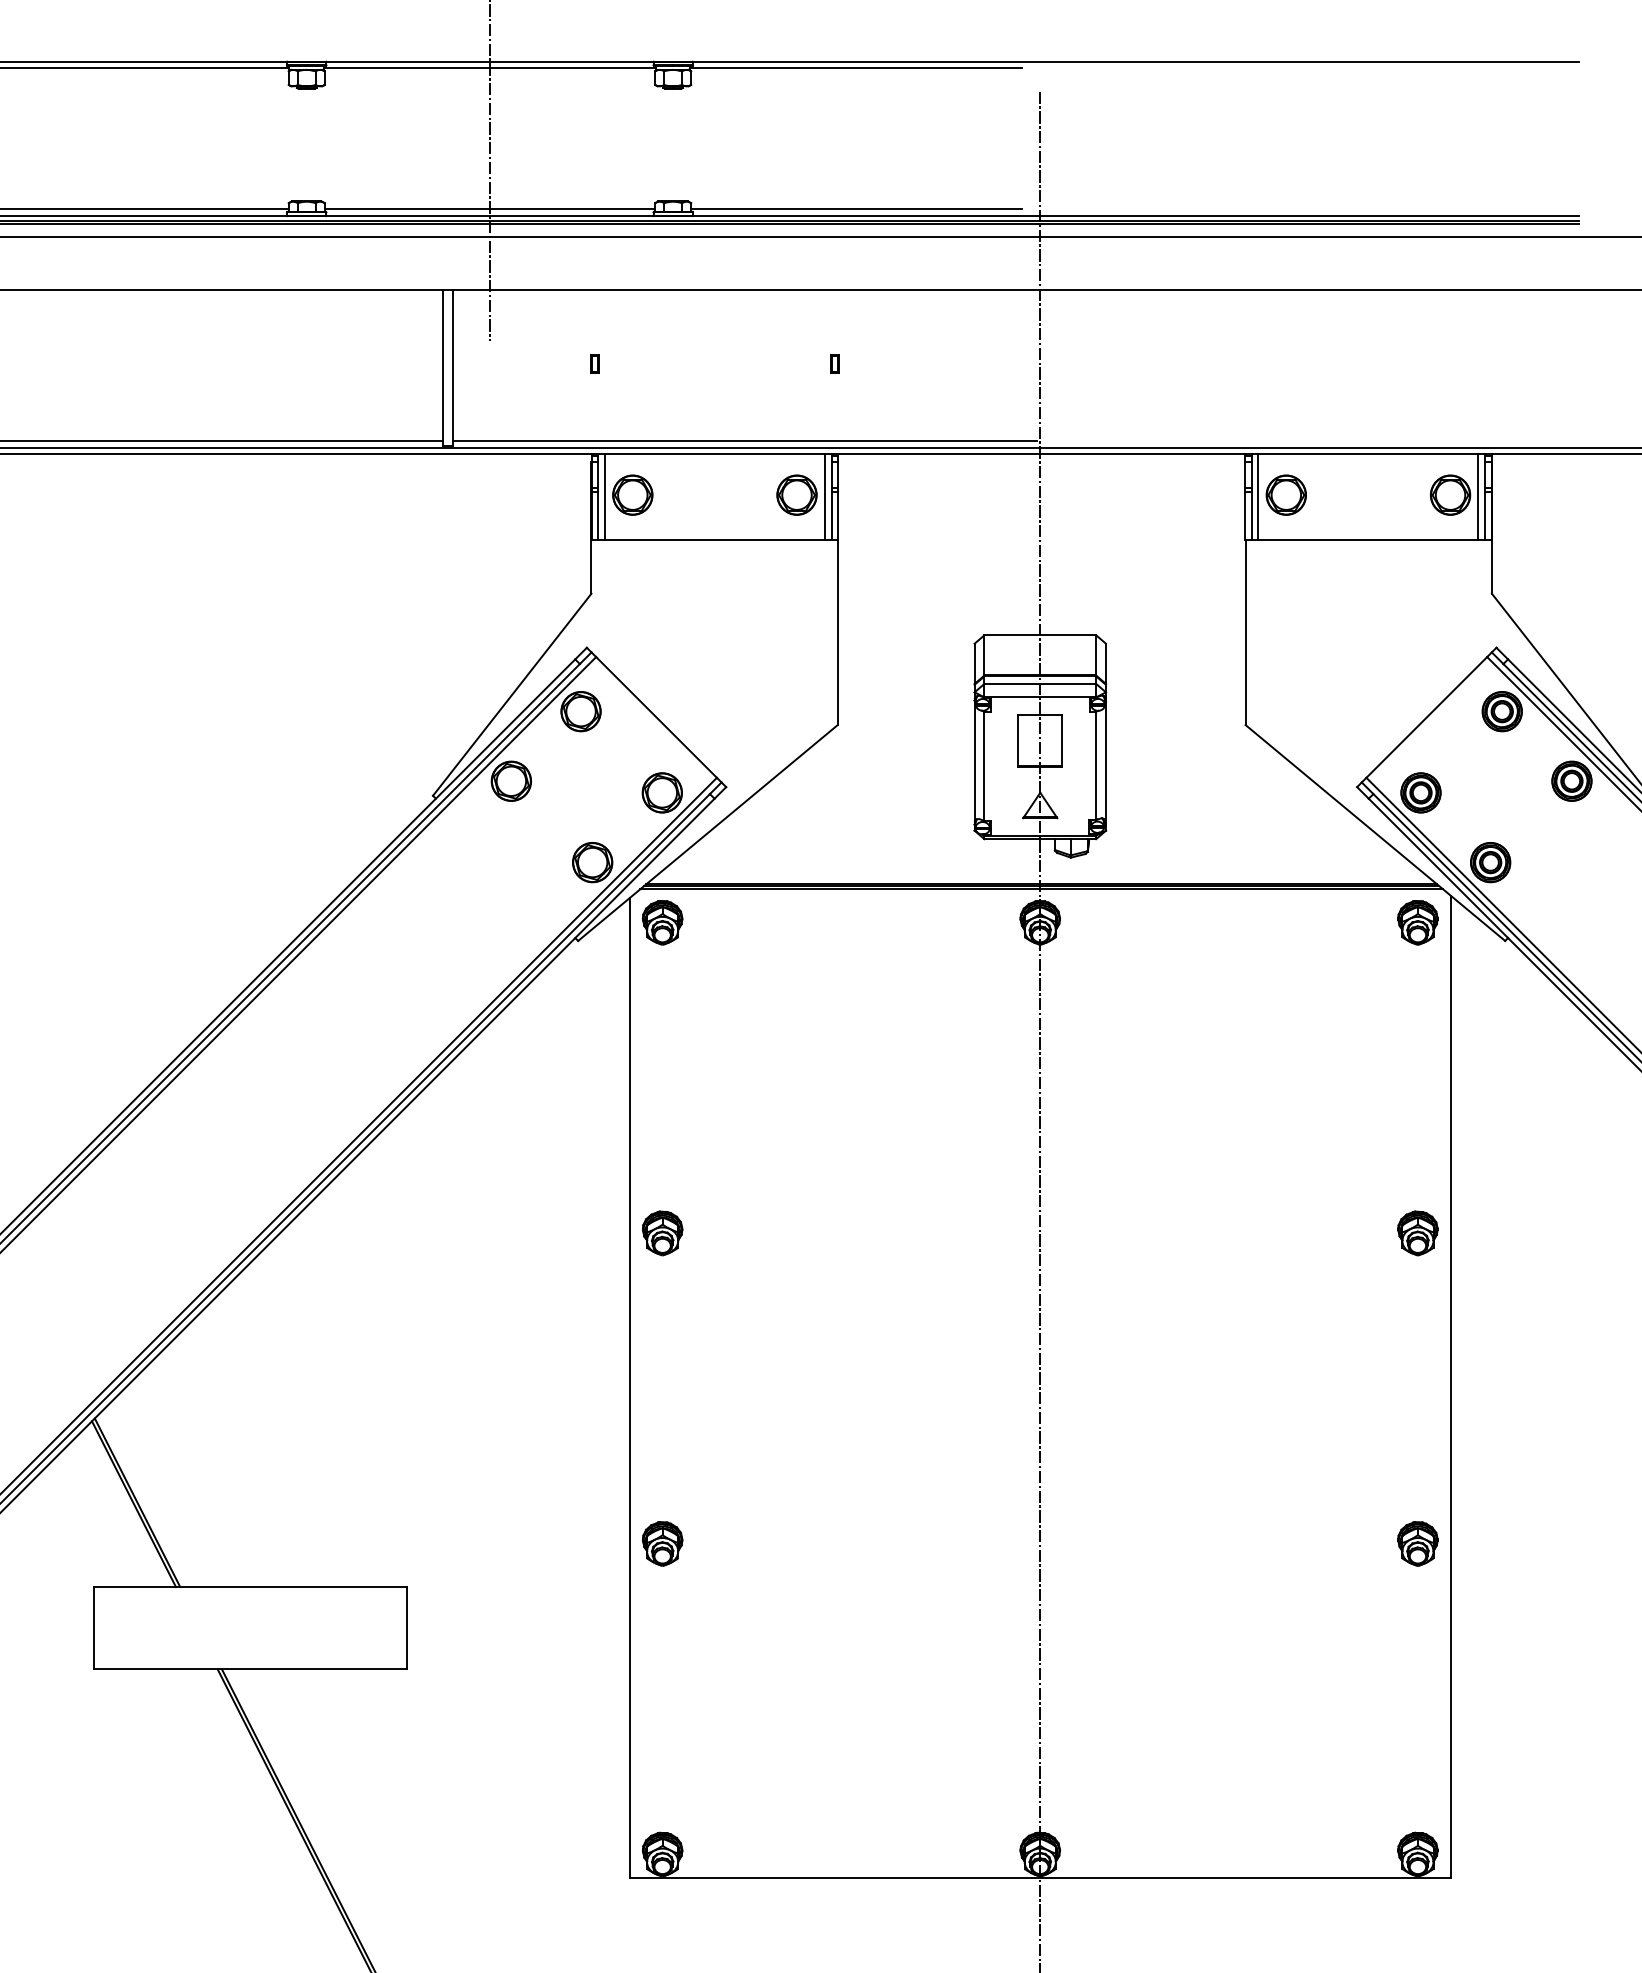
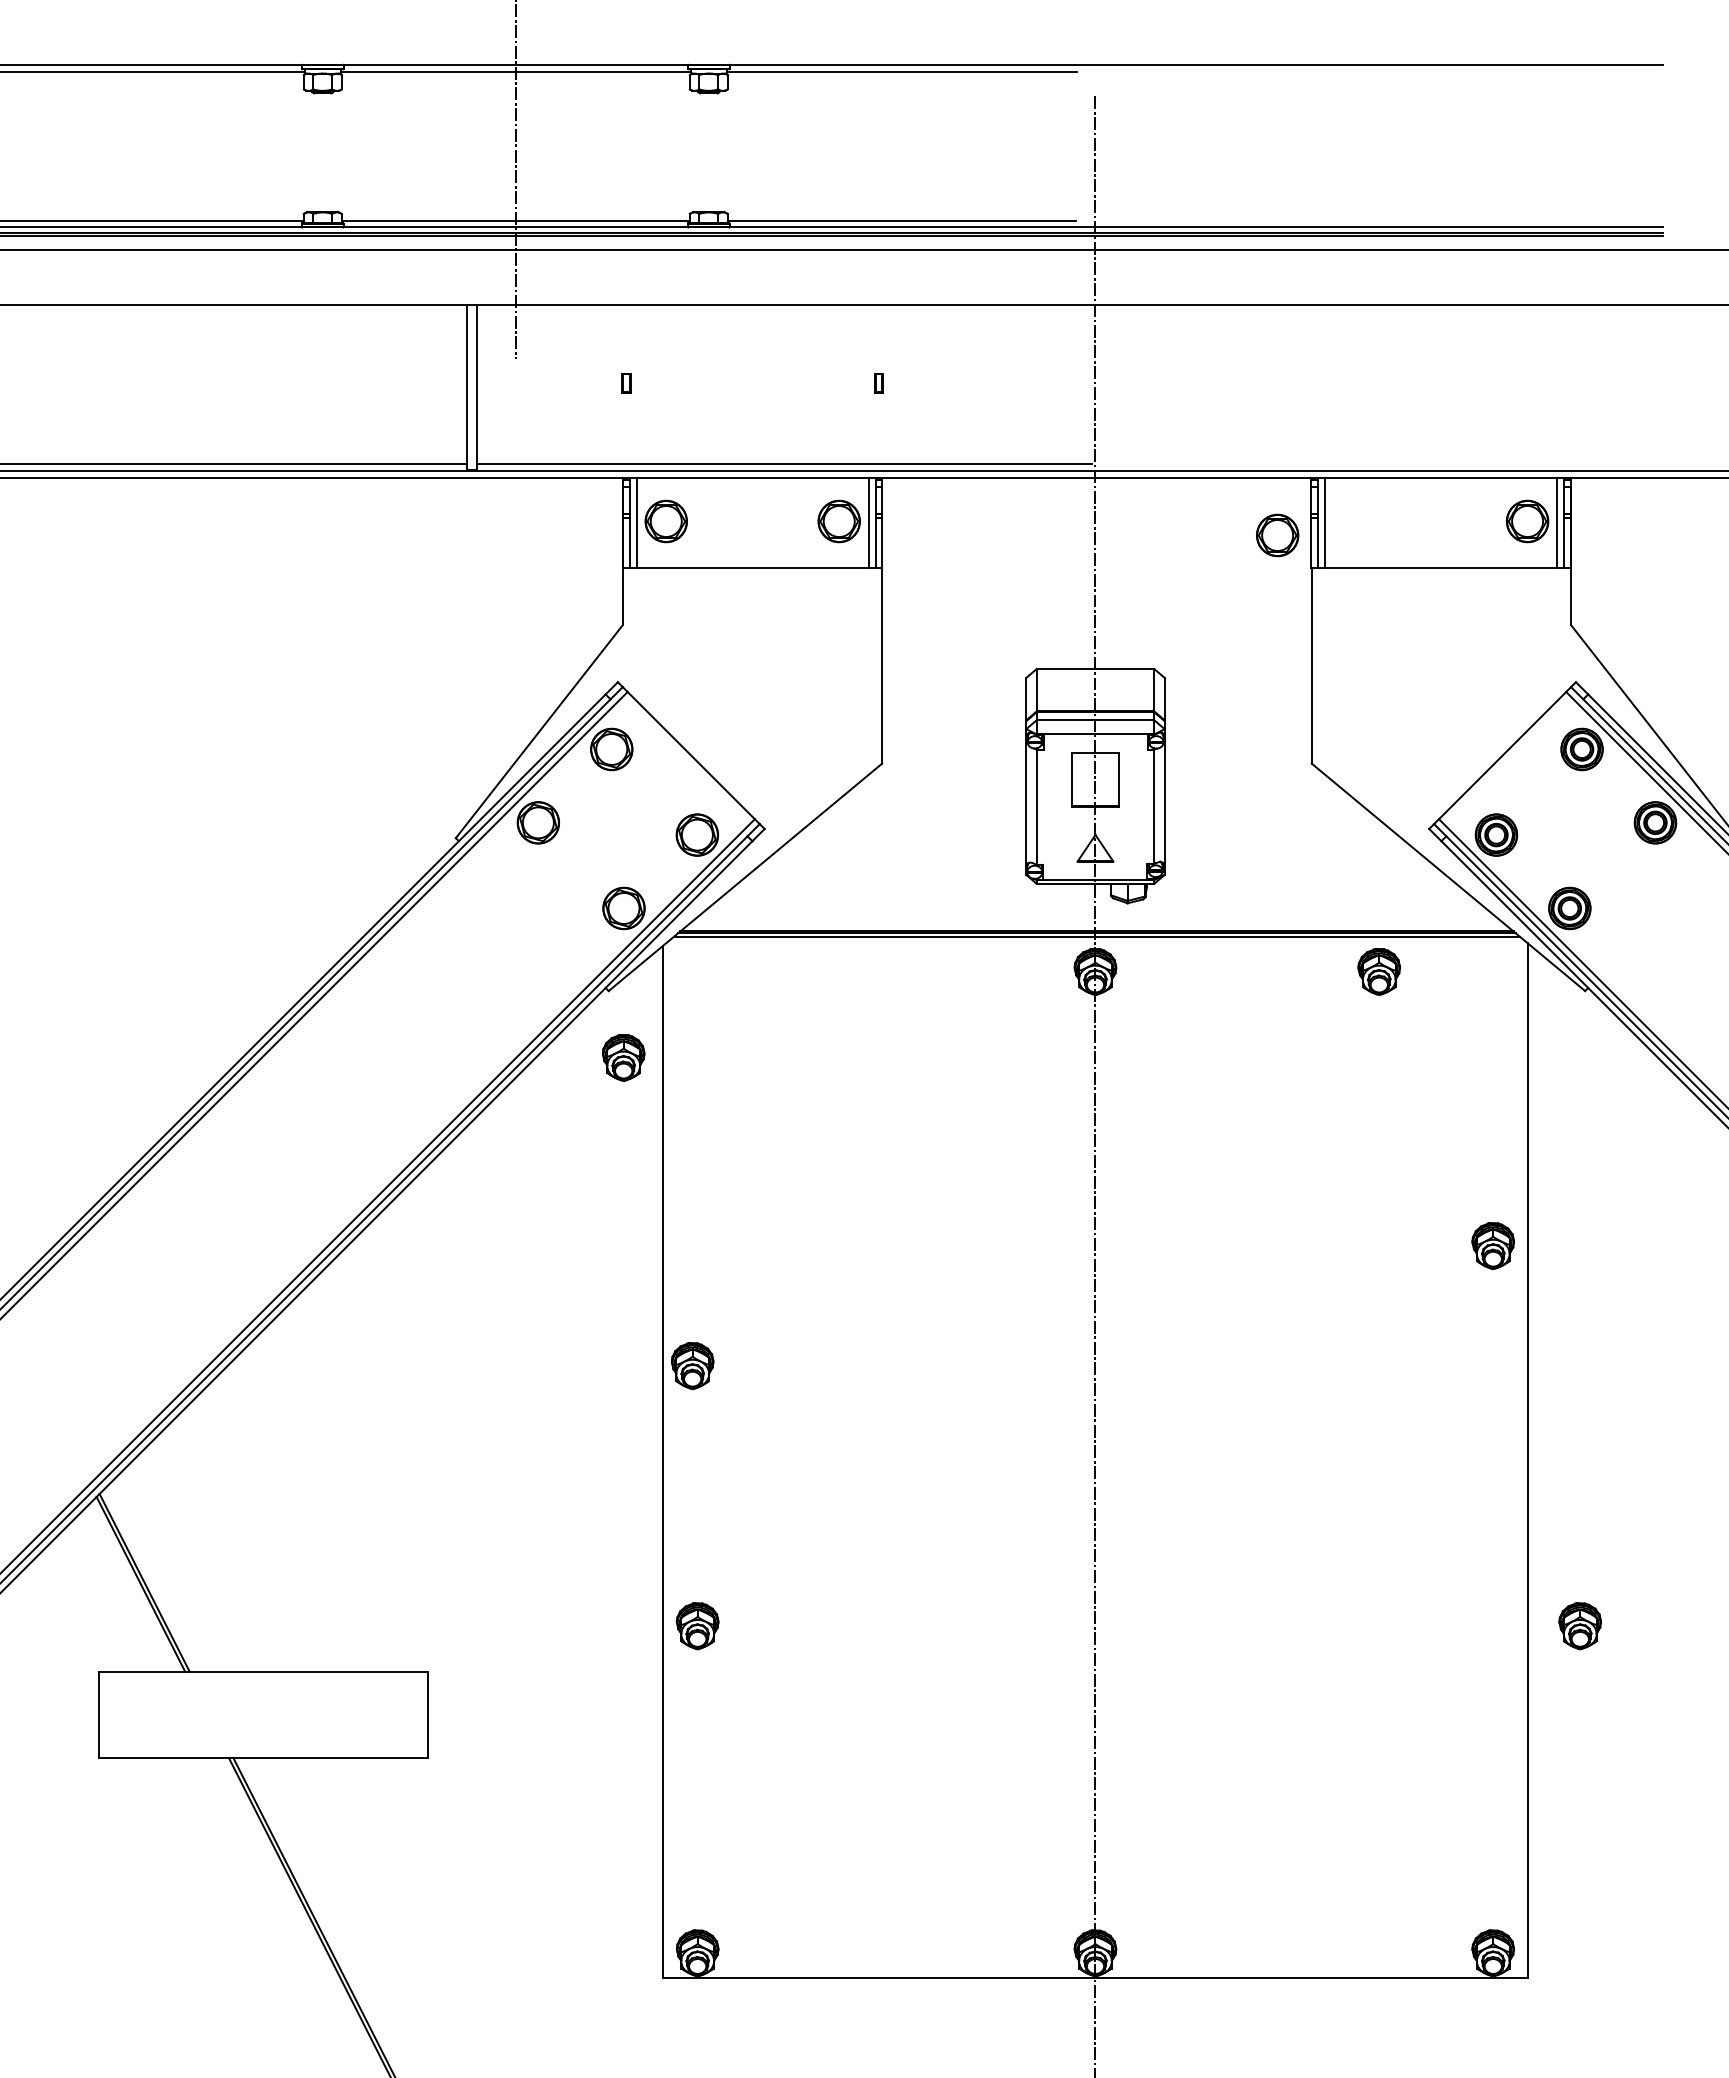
part: (1286, 495) -> (1277, 535), moved
part: (662, 922) -> (623, 1057), moved
part: (1417, 922) -> (1378, 971), moved
part: (662, 1233) -> (692, 1366), moved
part: (1417, 1233) -> (1492, 1246), moved
part: (1417, 1544) -> (1579, 1626), moved

